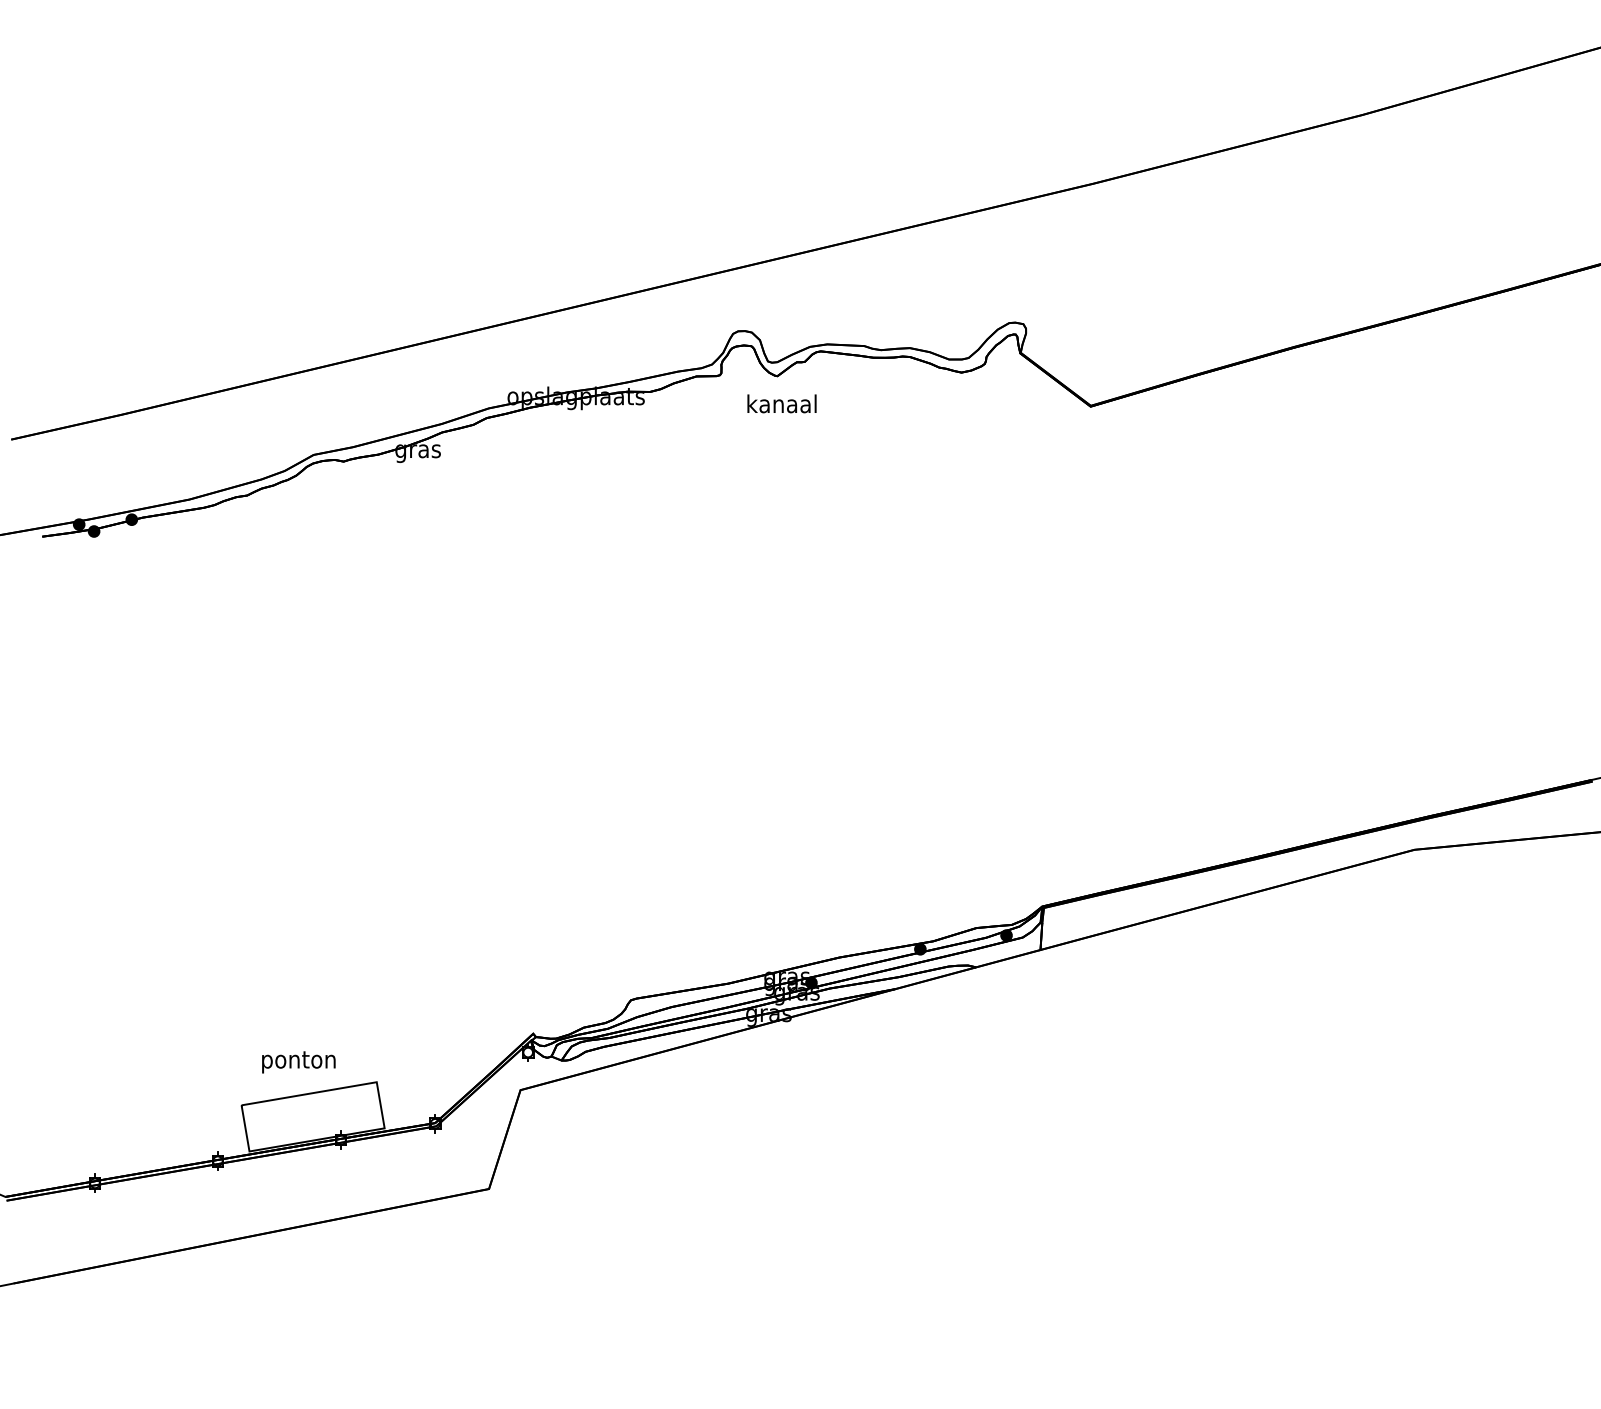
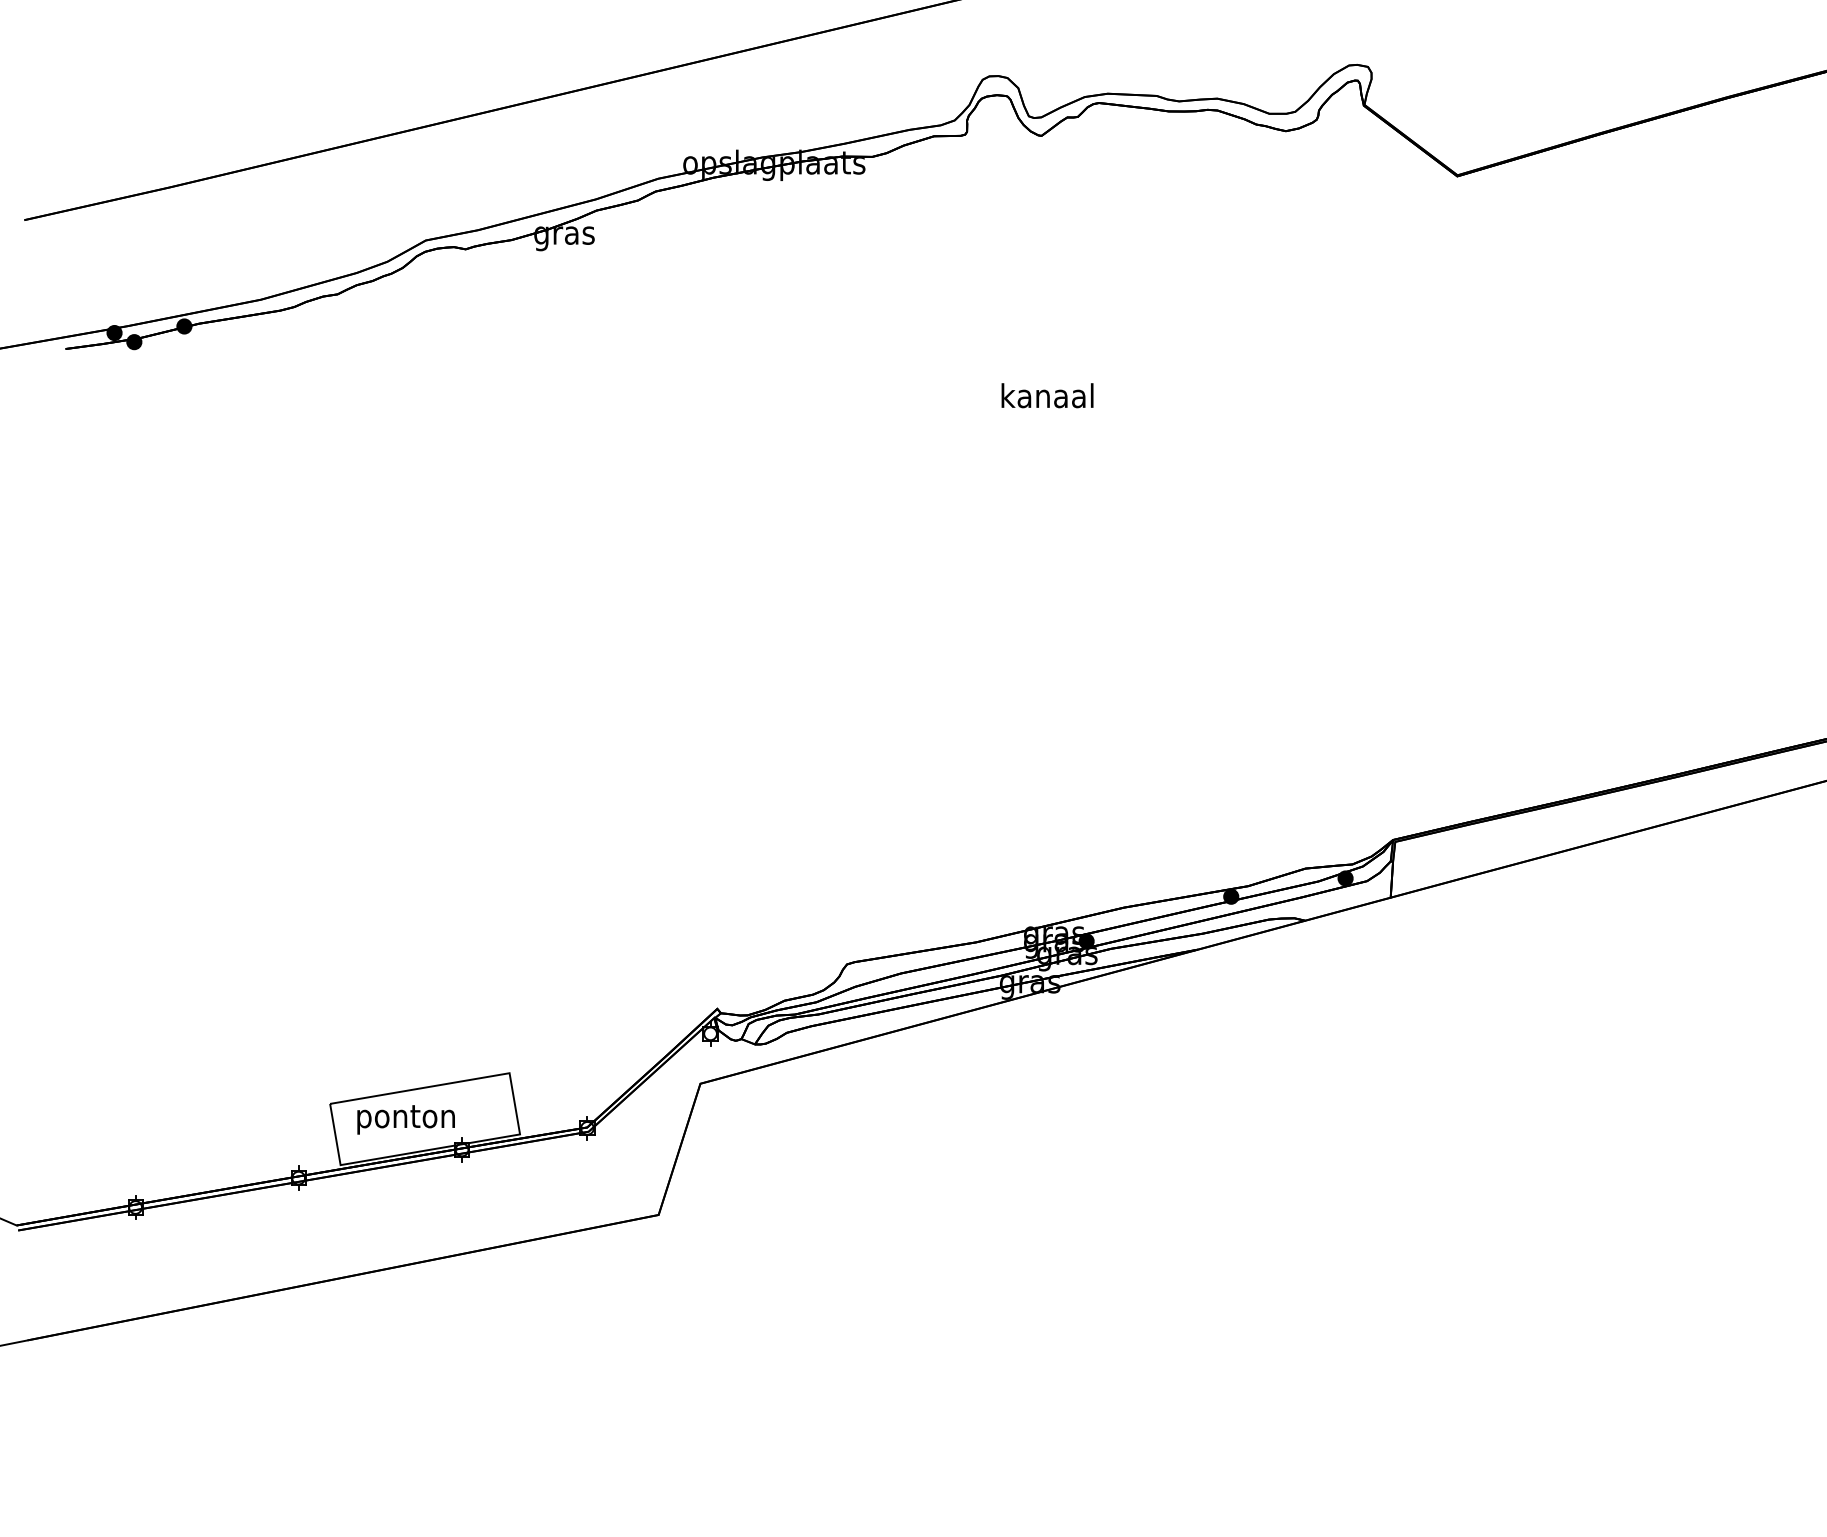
text: (781, 403) -> (1046, 395), moved
text: (298, 1062) -> (405, 1120), moved

